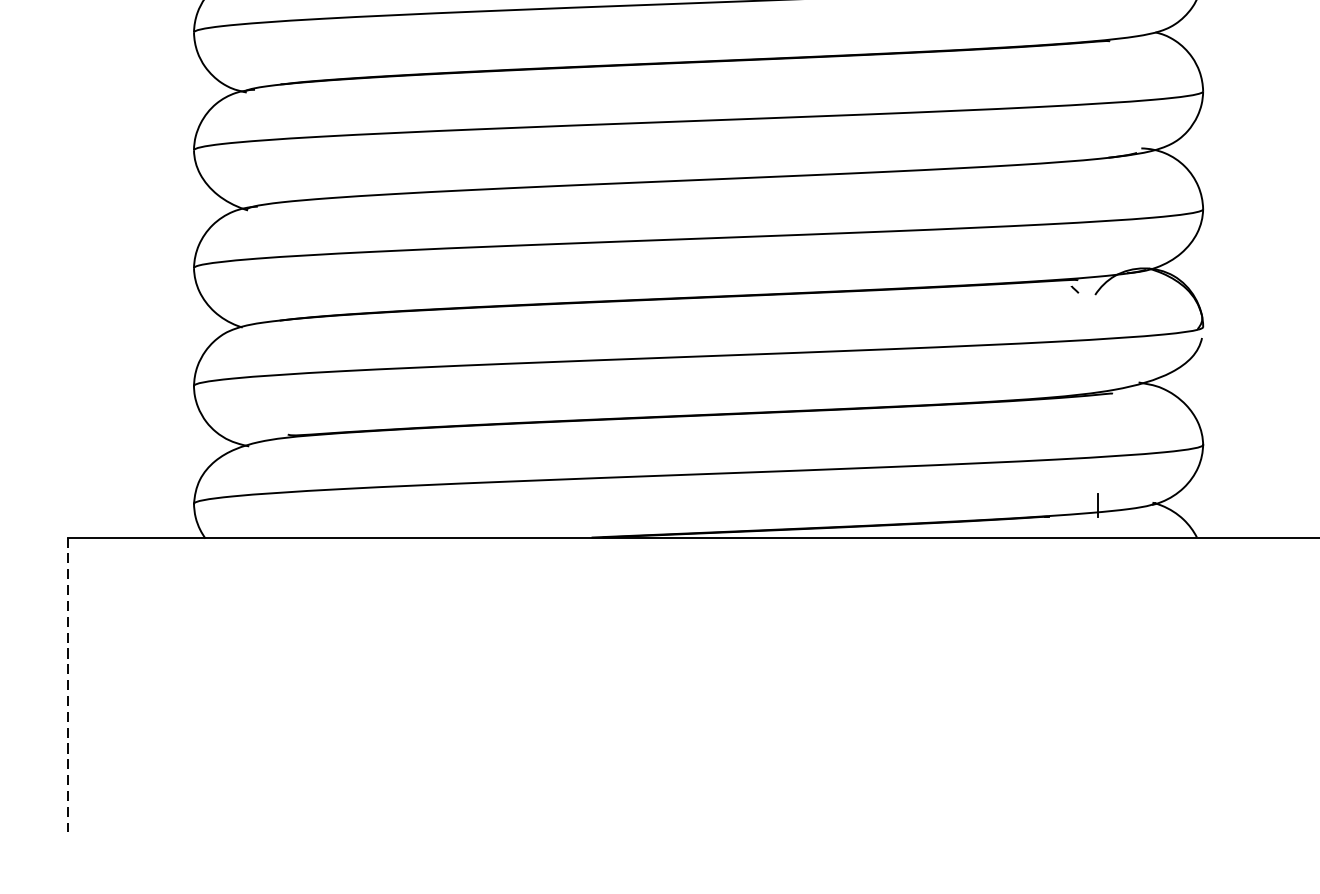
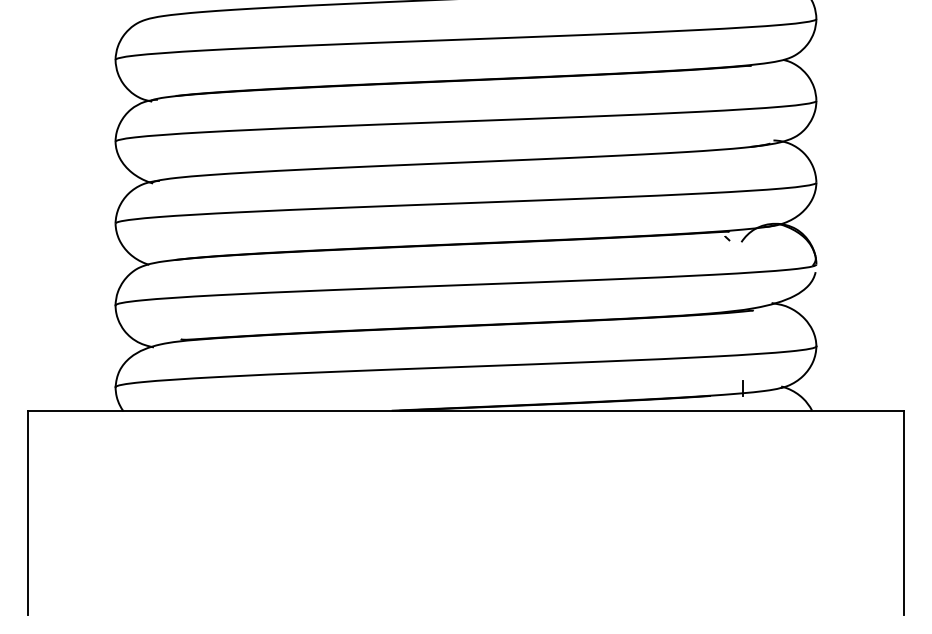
line: (67, 685) -> (27, 513), dashed -> solid

